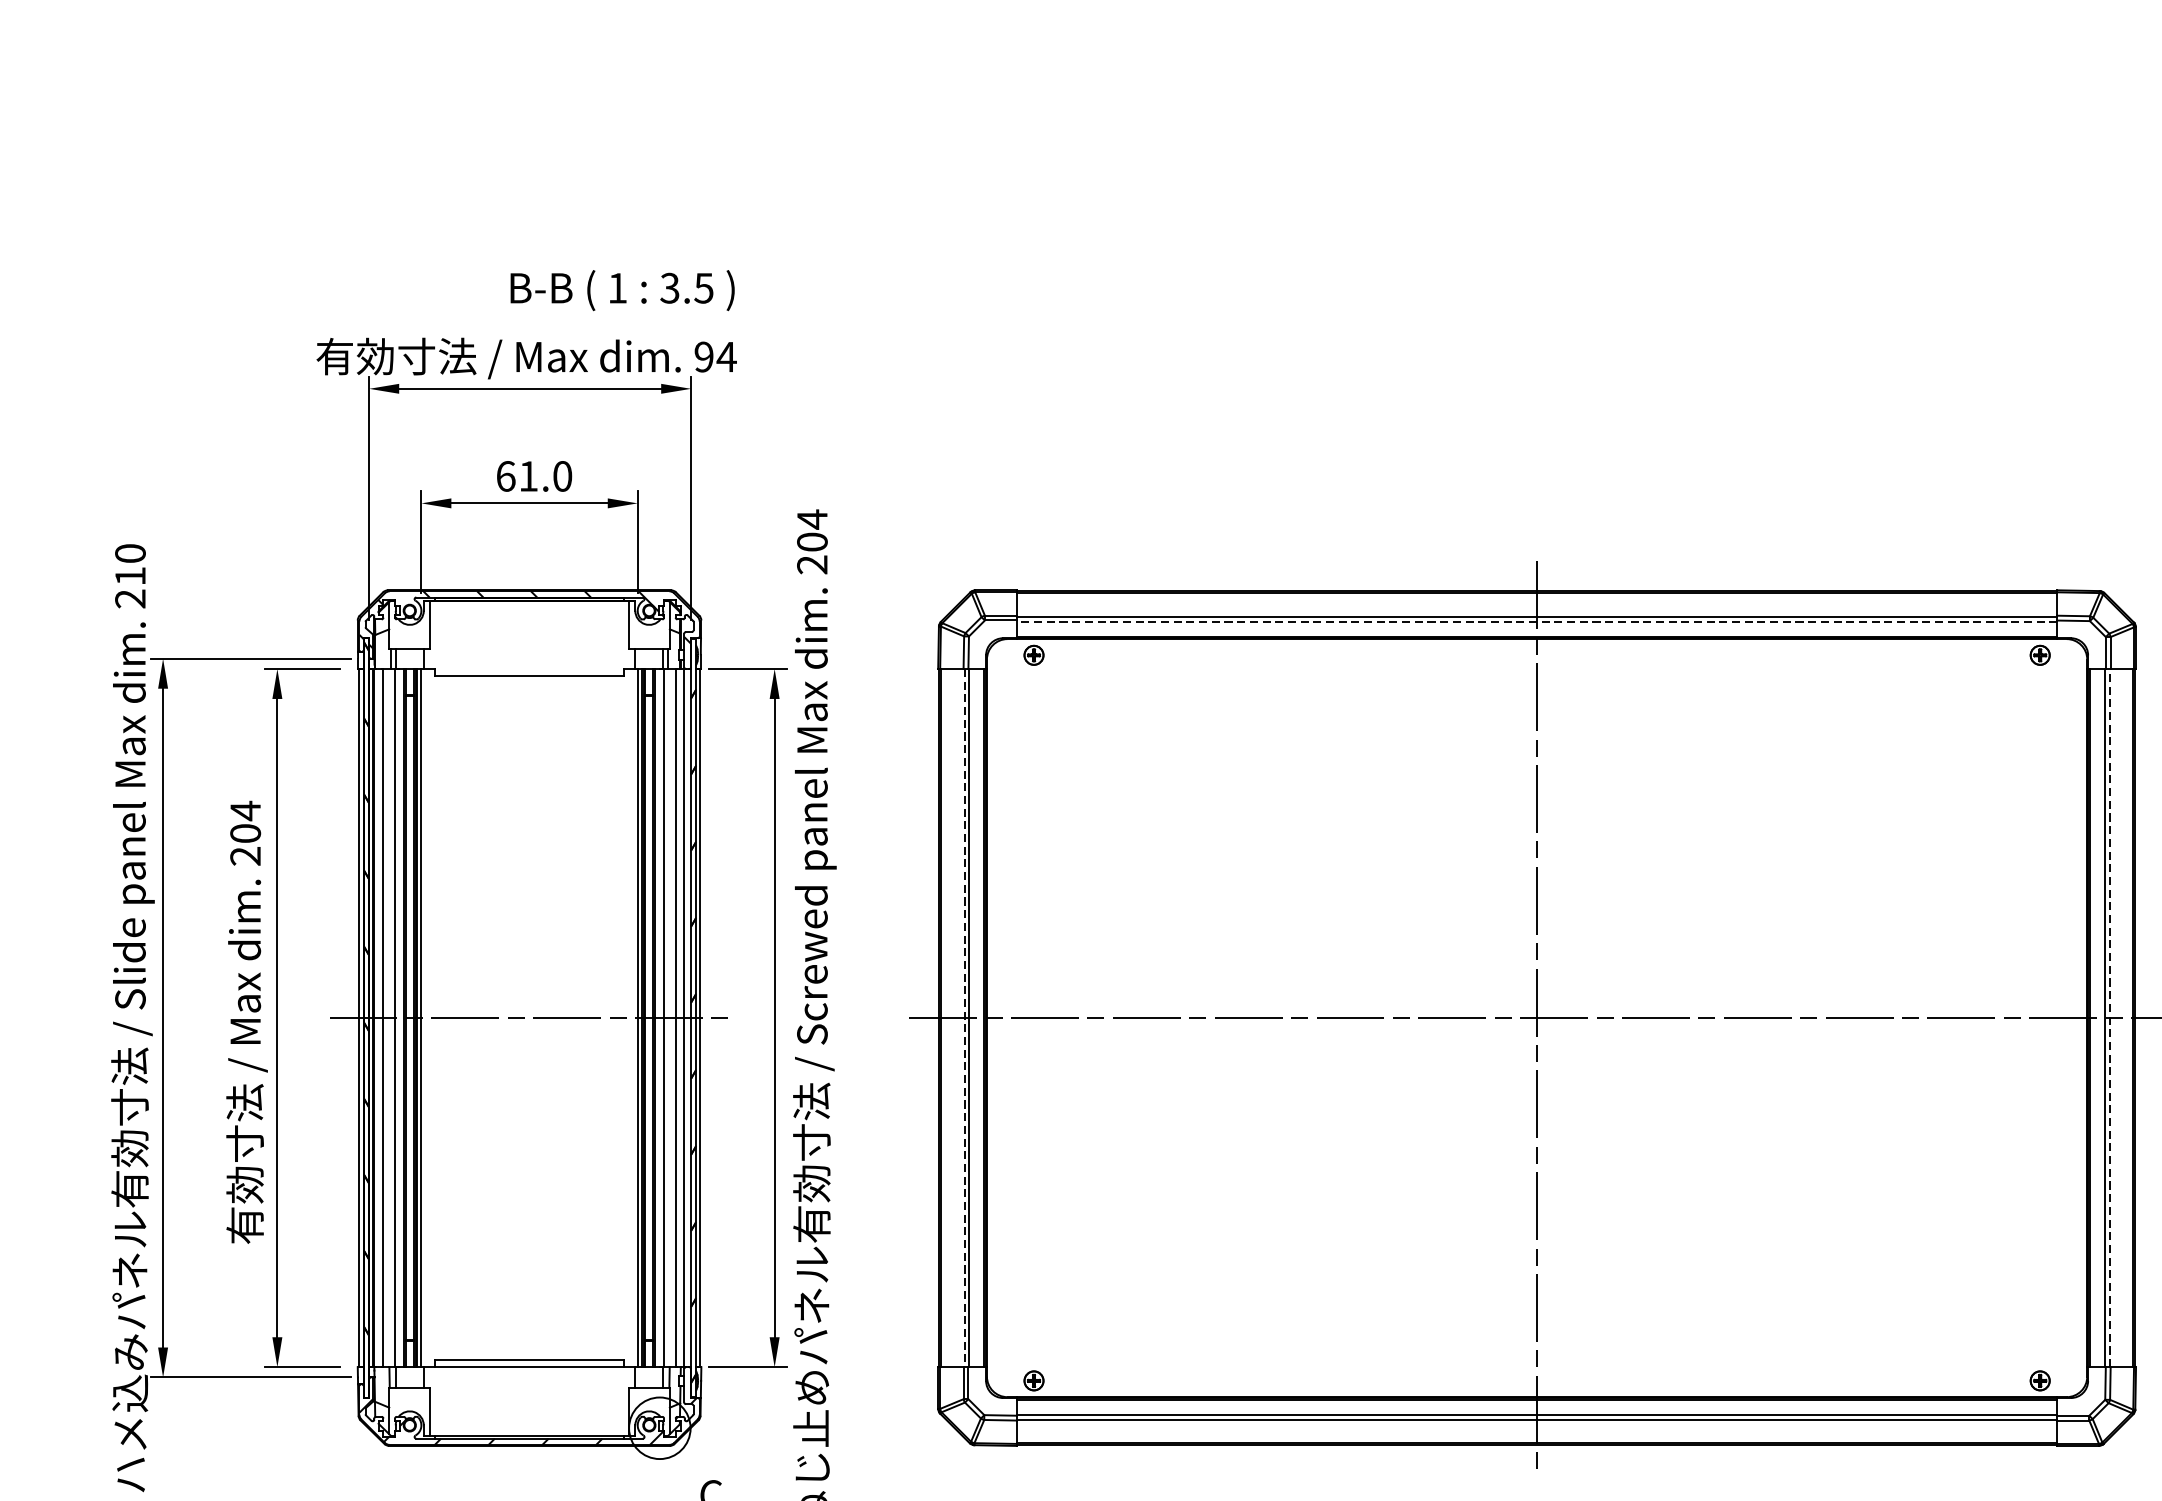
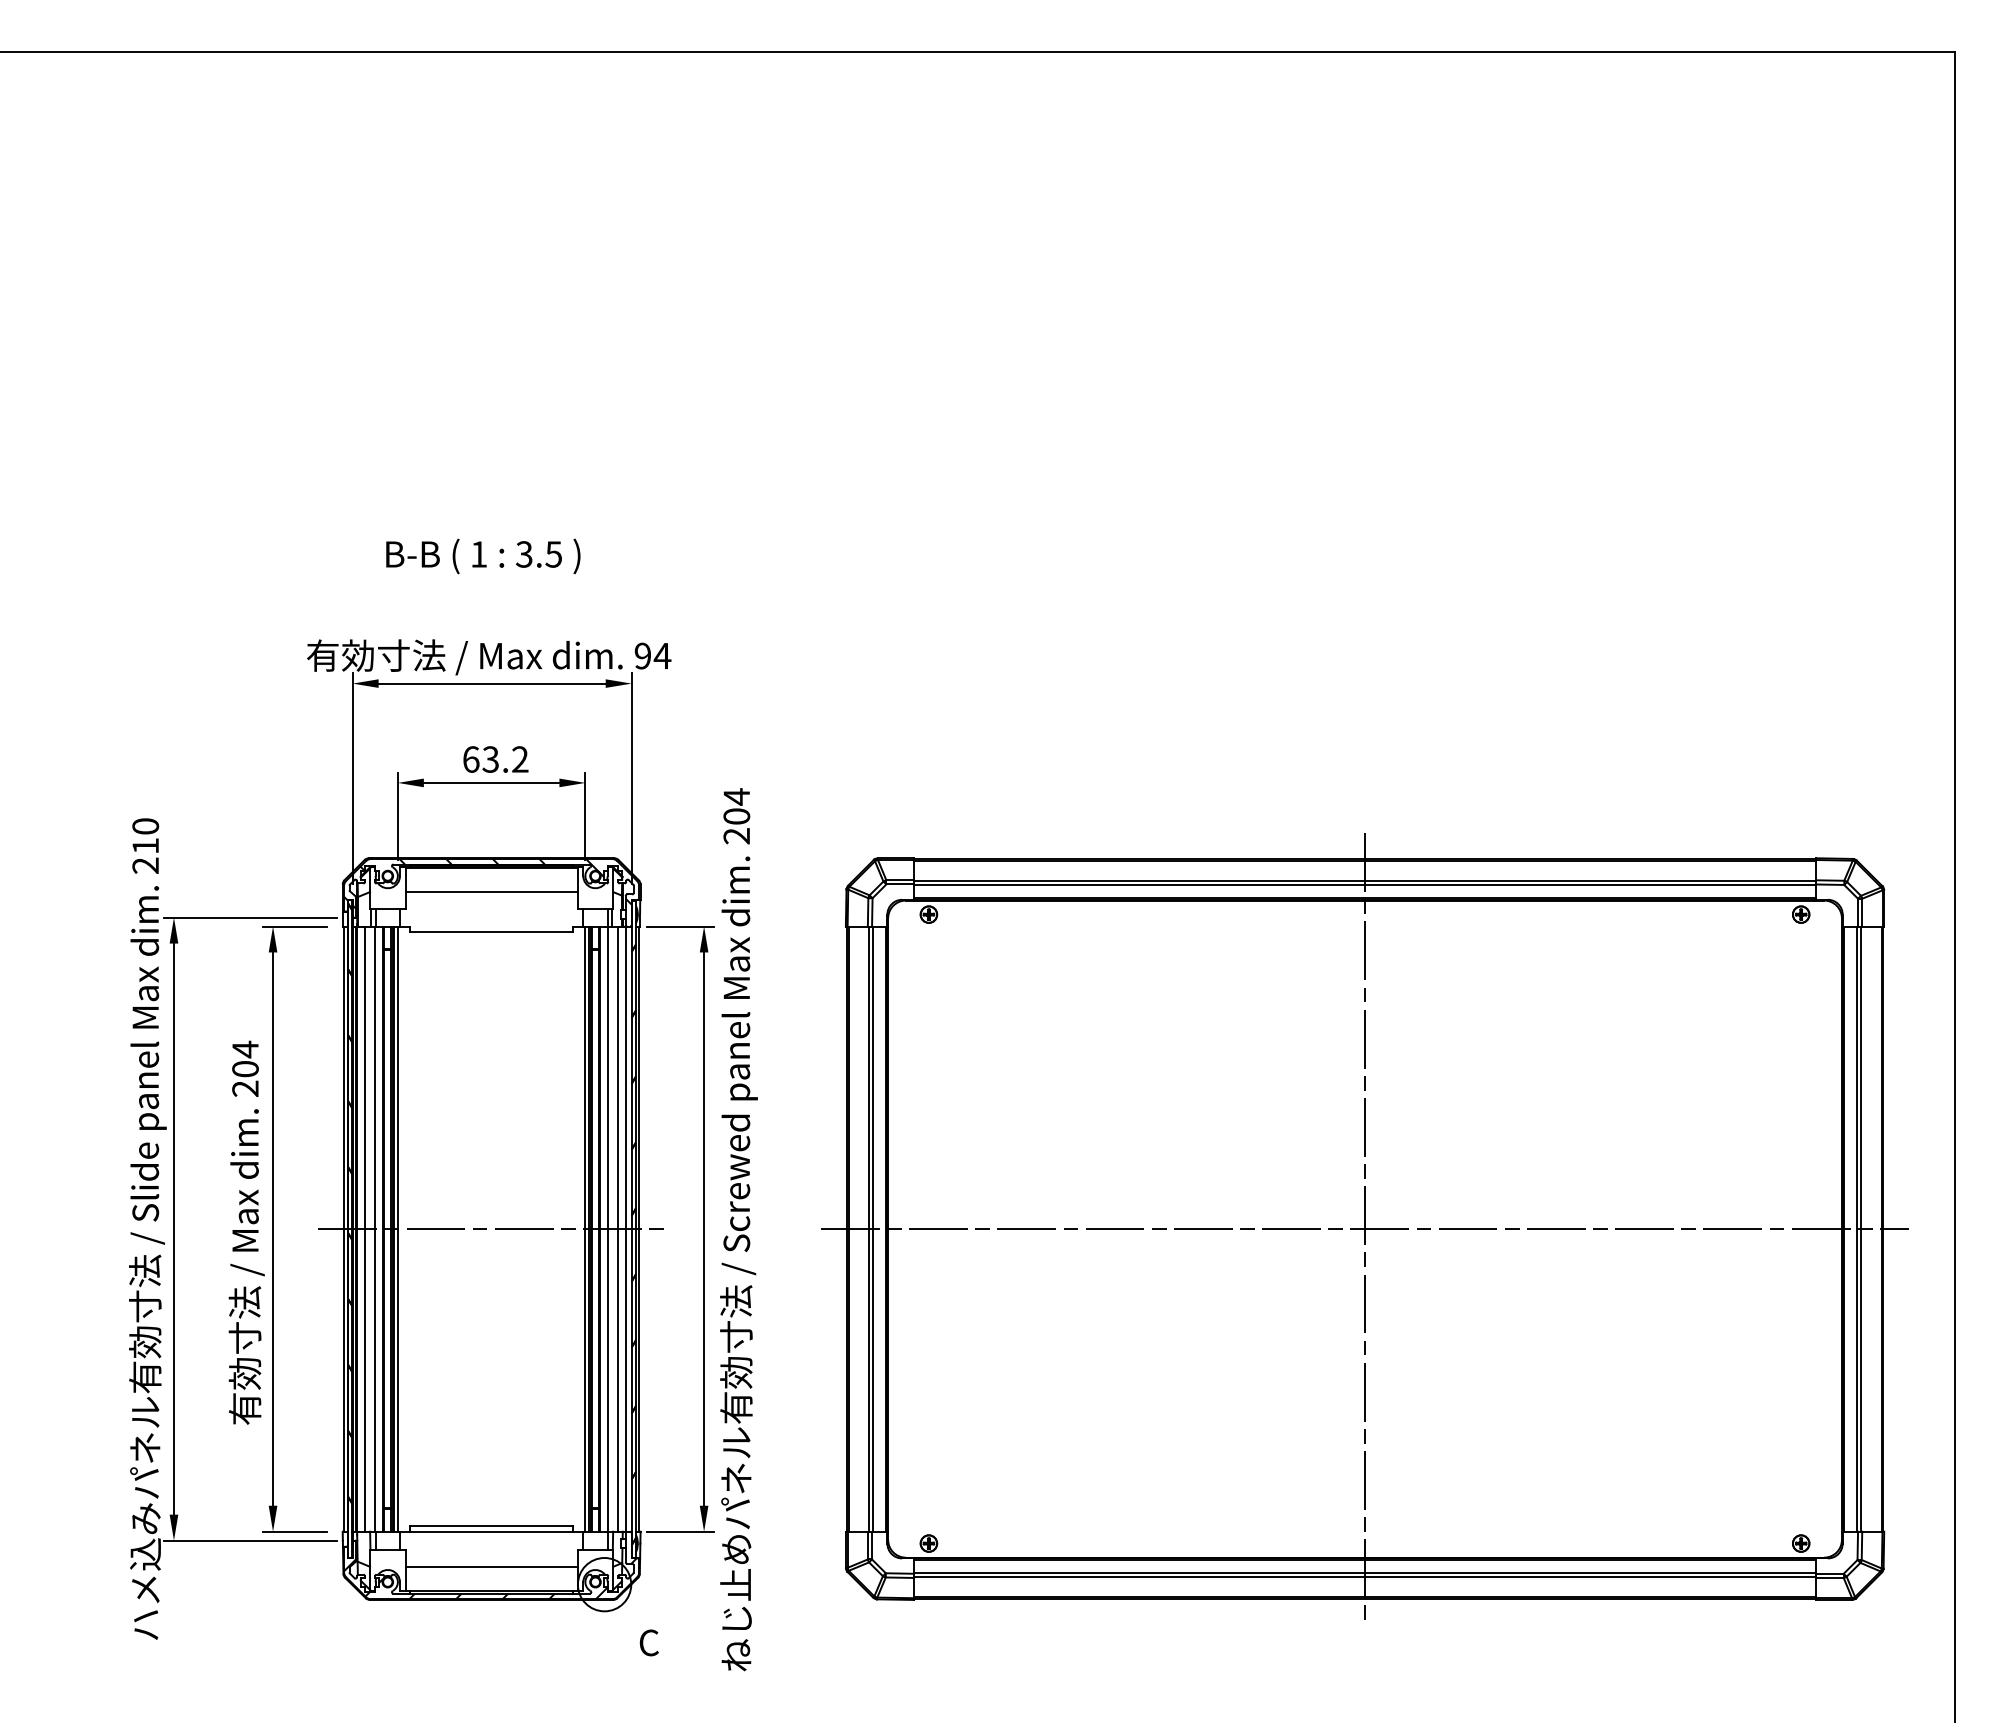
text: (622, 290) -> (483, 556), moved
text: (545, 476) -> (505, 759), 61.0 -> 63.2
line: (1537, 621) -> (1365, 885), dashed -> solid
line: (529, 628) -> (491, 891), added
line: (964, 1018) -> (868, 1229), dashed -> solid
line: (2109, 1018) -> (1861, 1229), dashed -> solid
line: (529, 1408) -> (491, 1567), added

